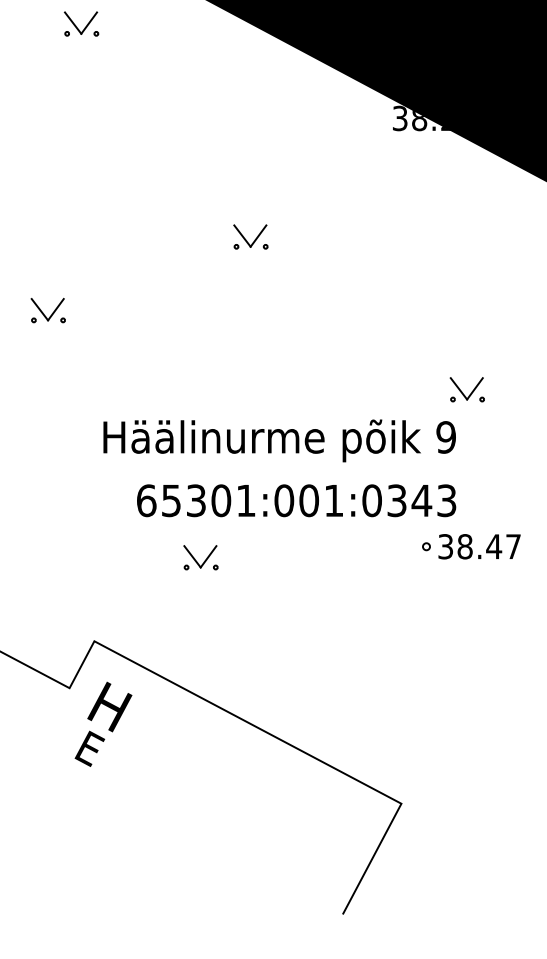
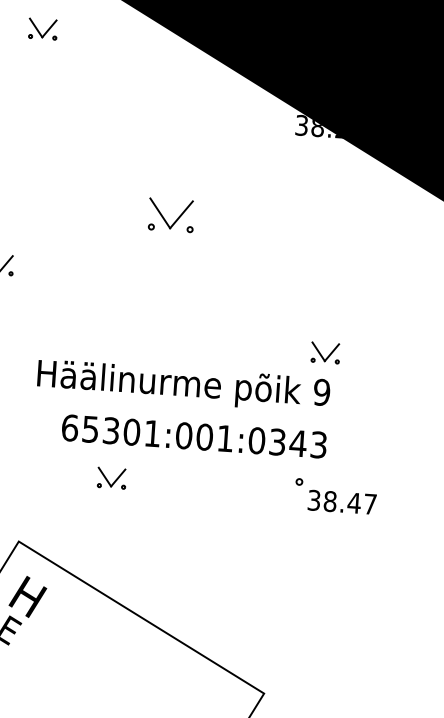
part: (250, 236) -> (171, 214), size x1.6
part: (466, 389) -> (324, 352), moved
text: (479, 546) -> (342, 502), moved

